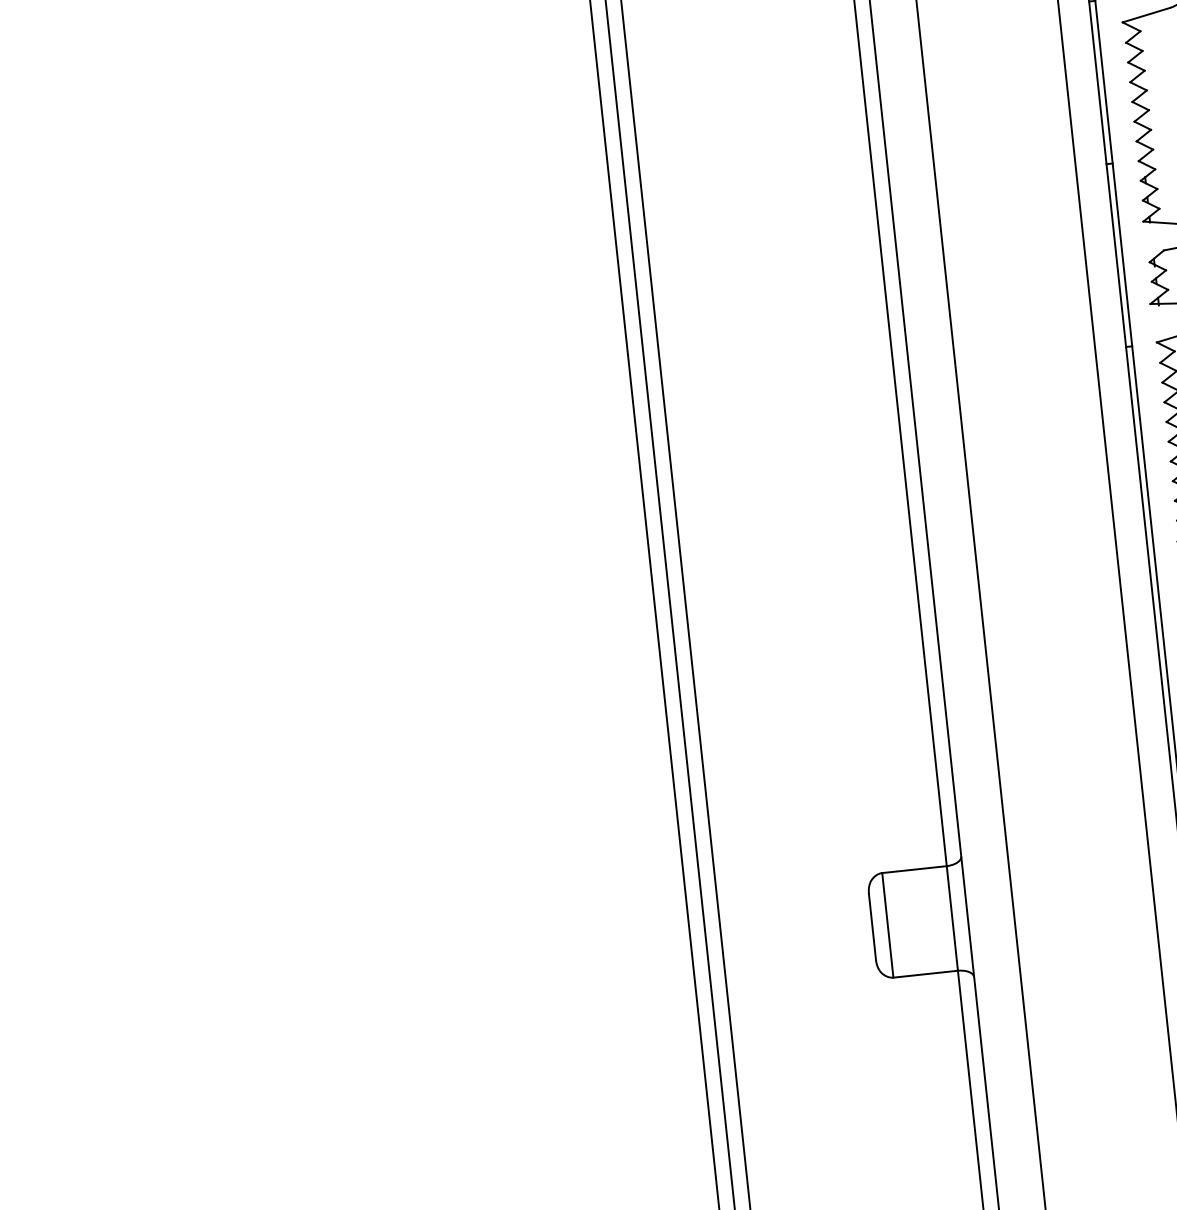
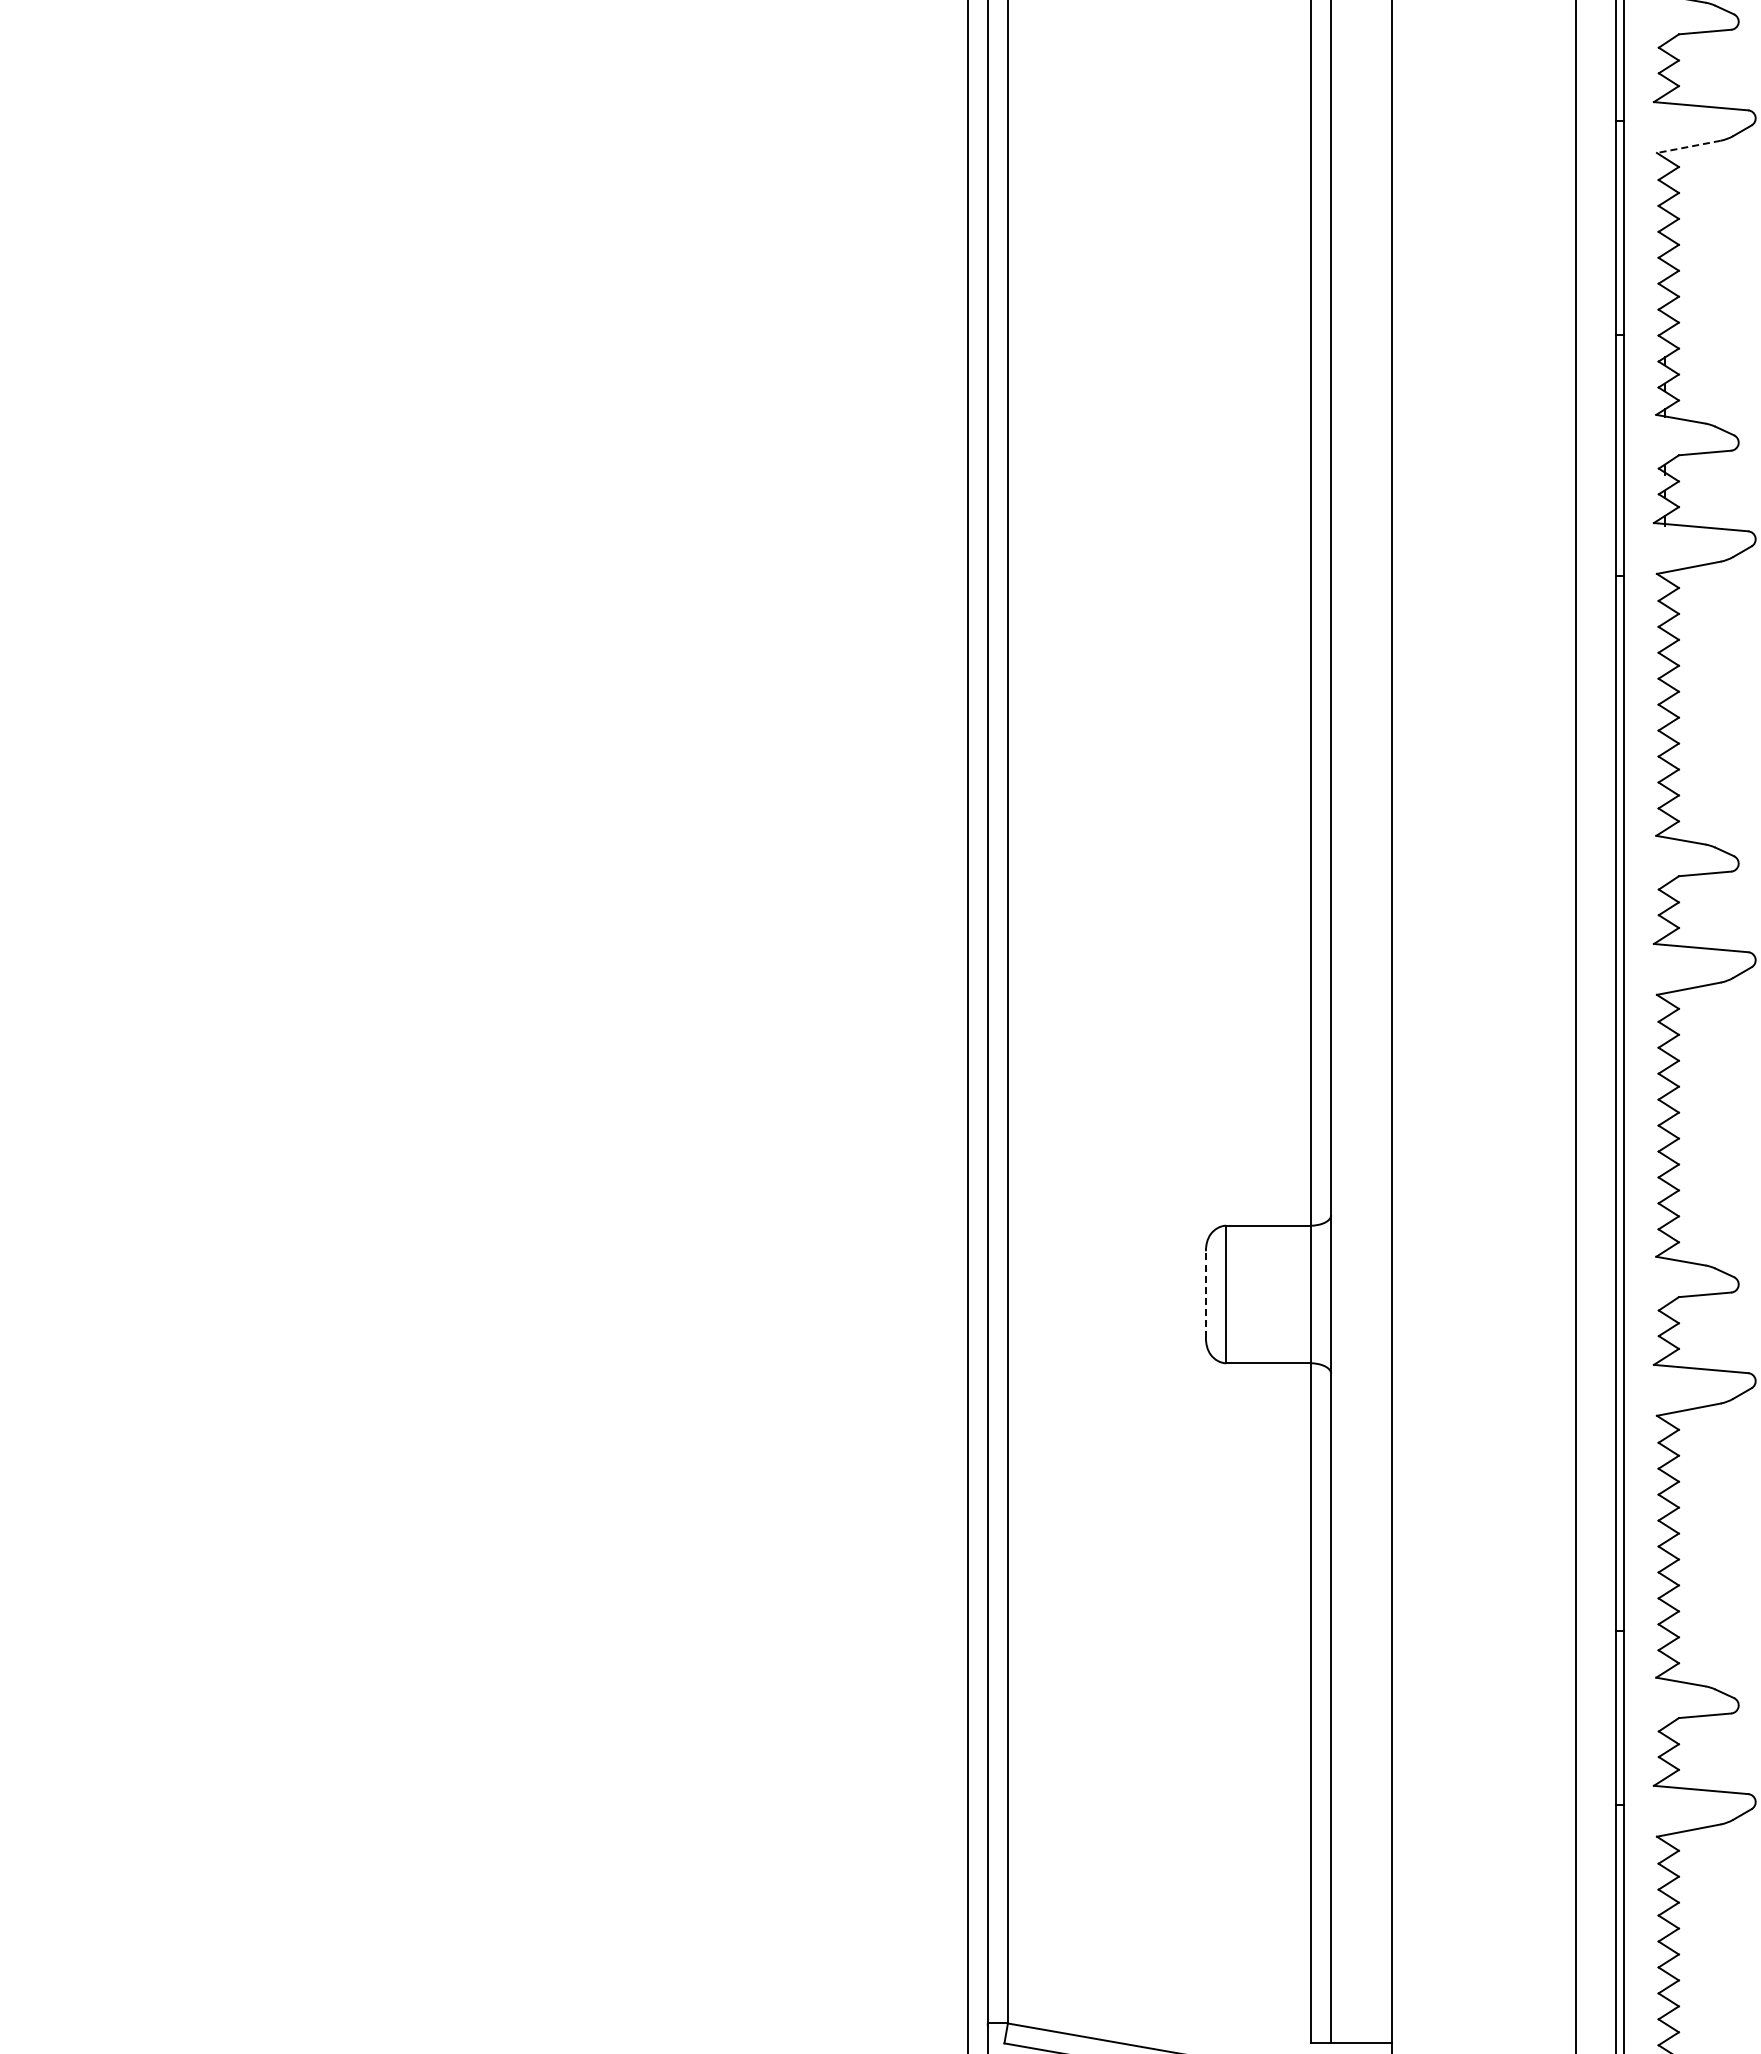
line: (1146, 14) -> (1688, 146), solid -> dashed
line: (872, 927) -> (1205, 1294), solid -> dashed

